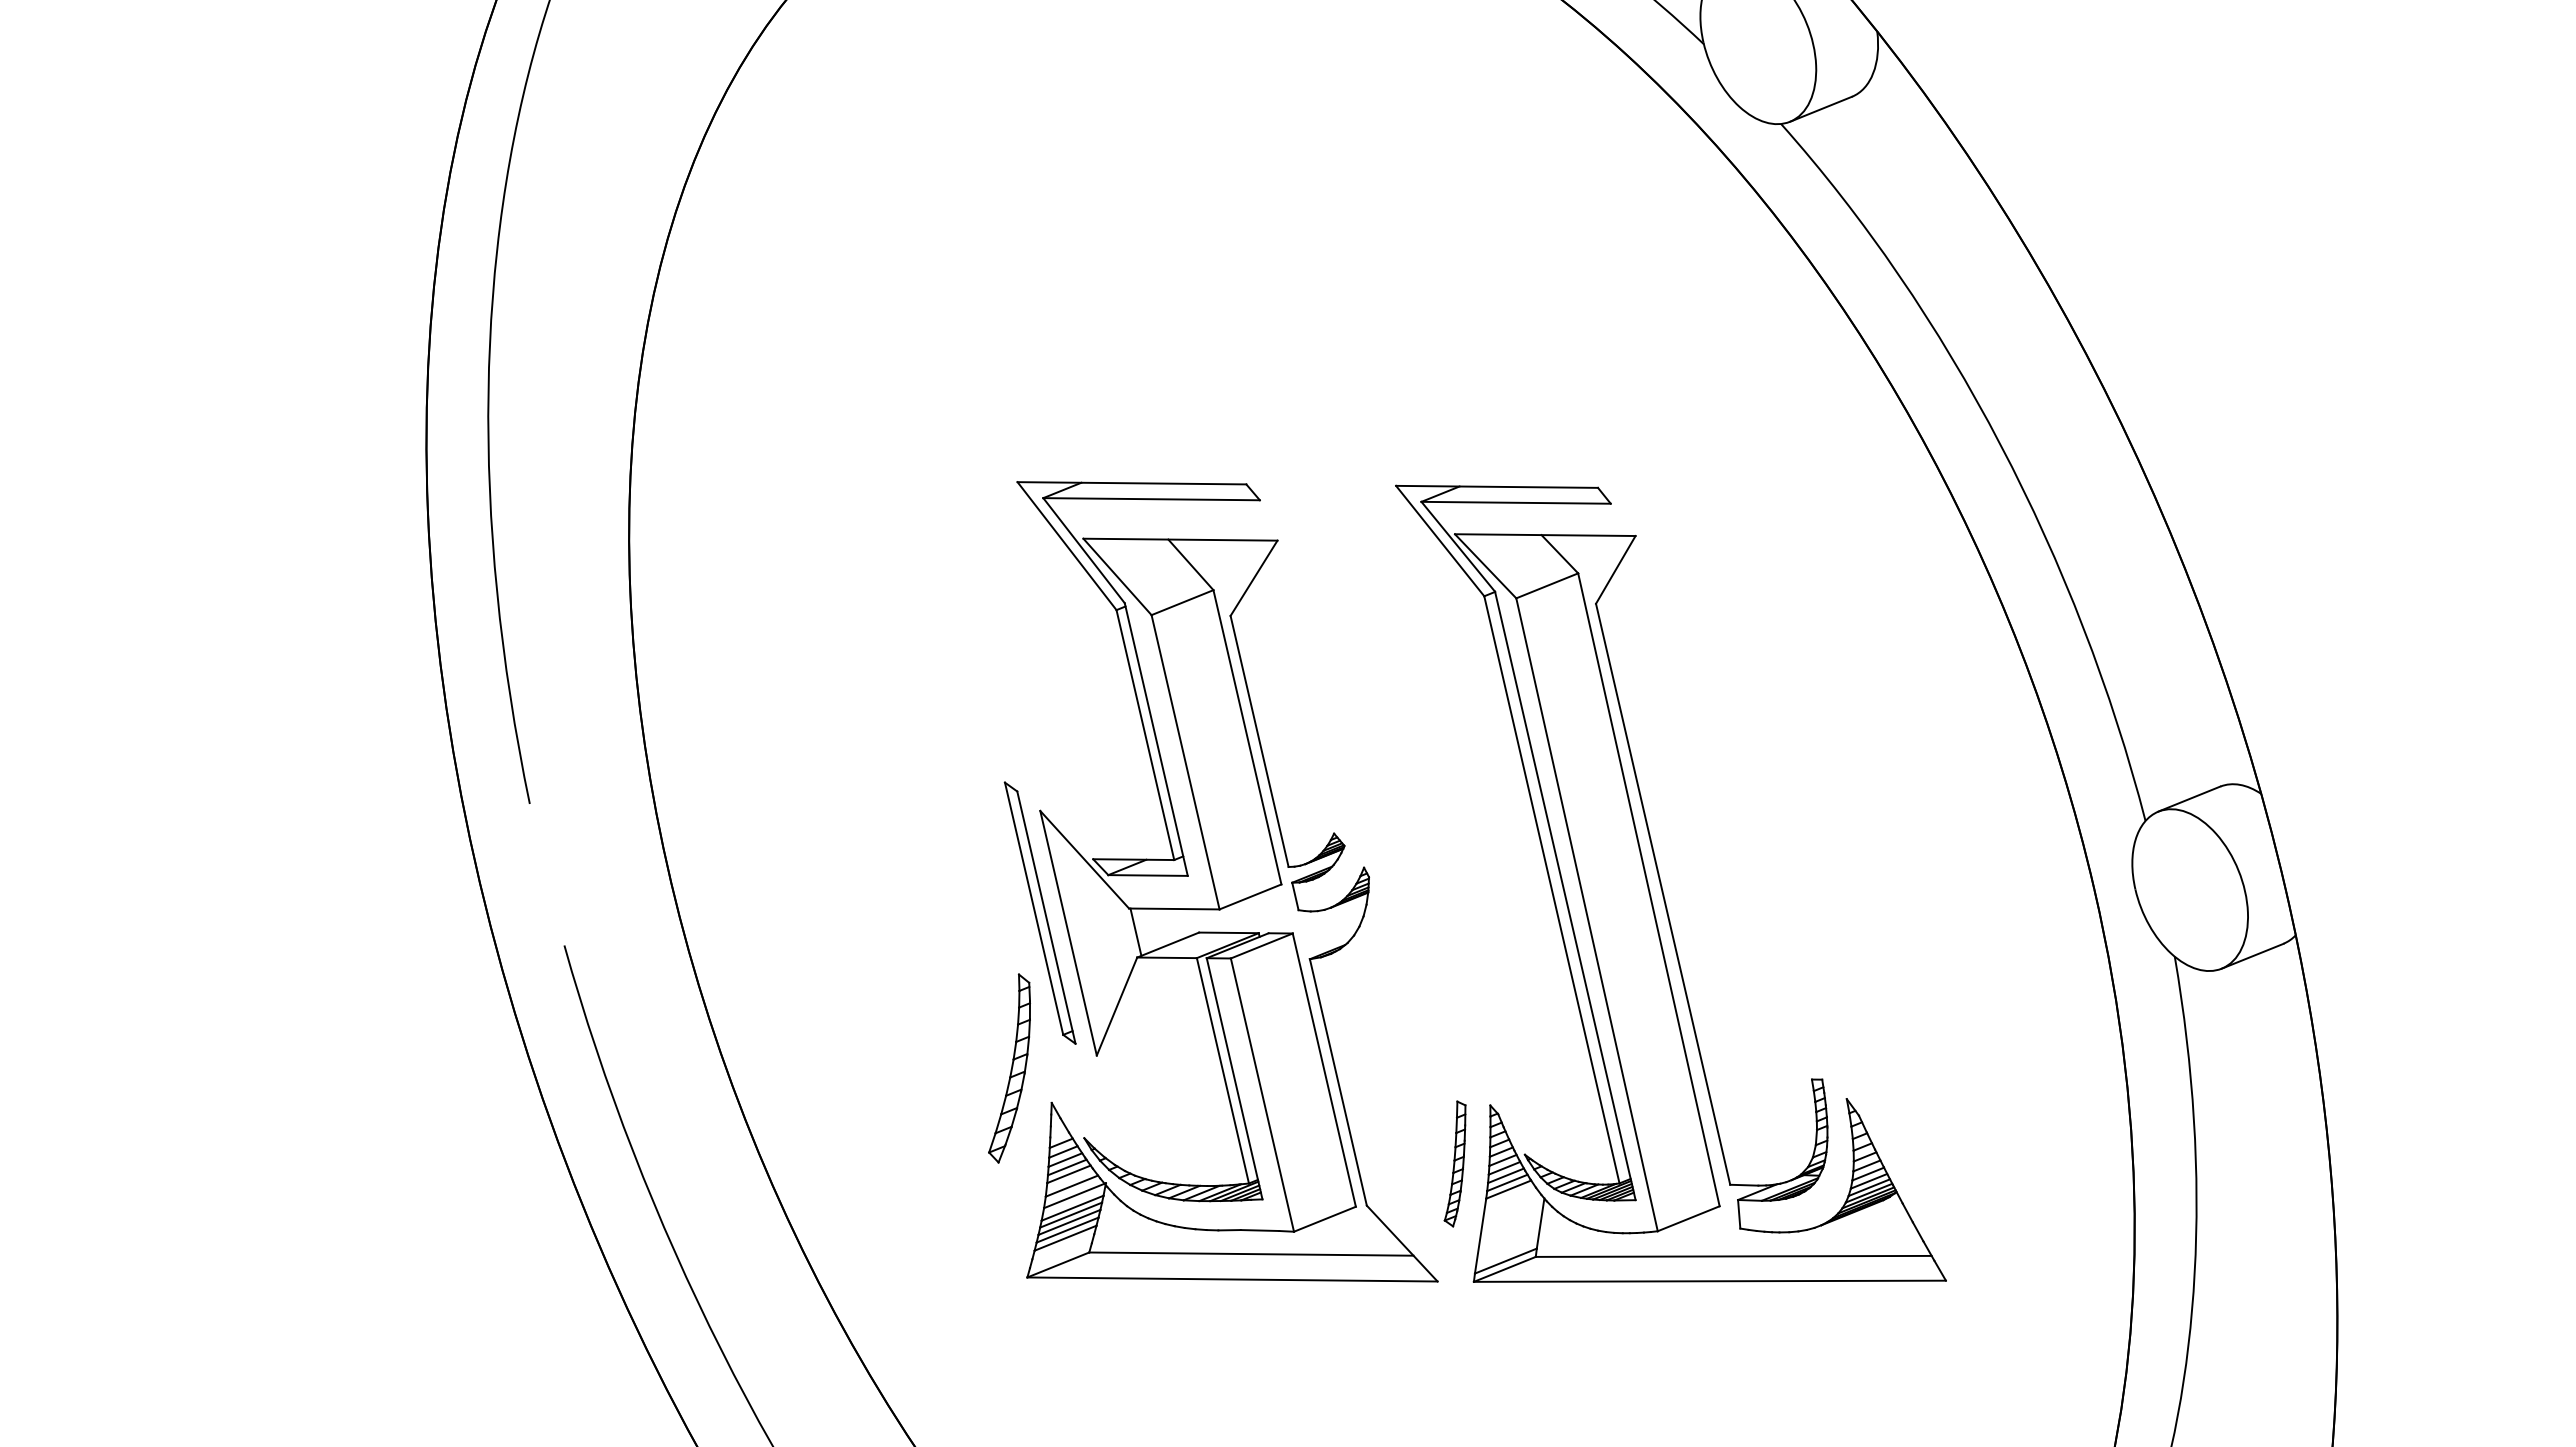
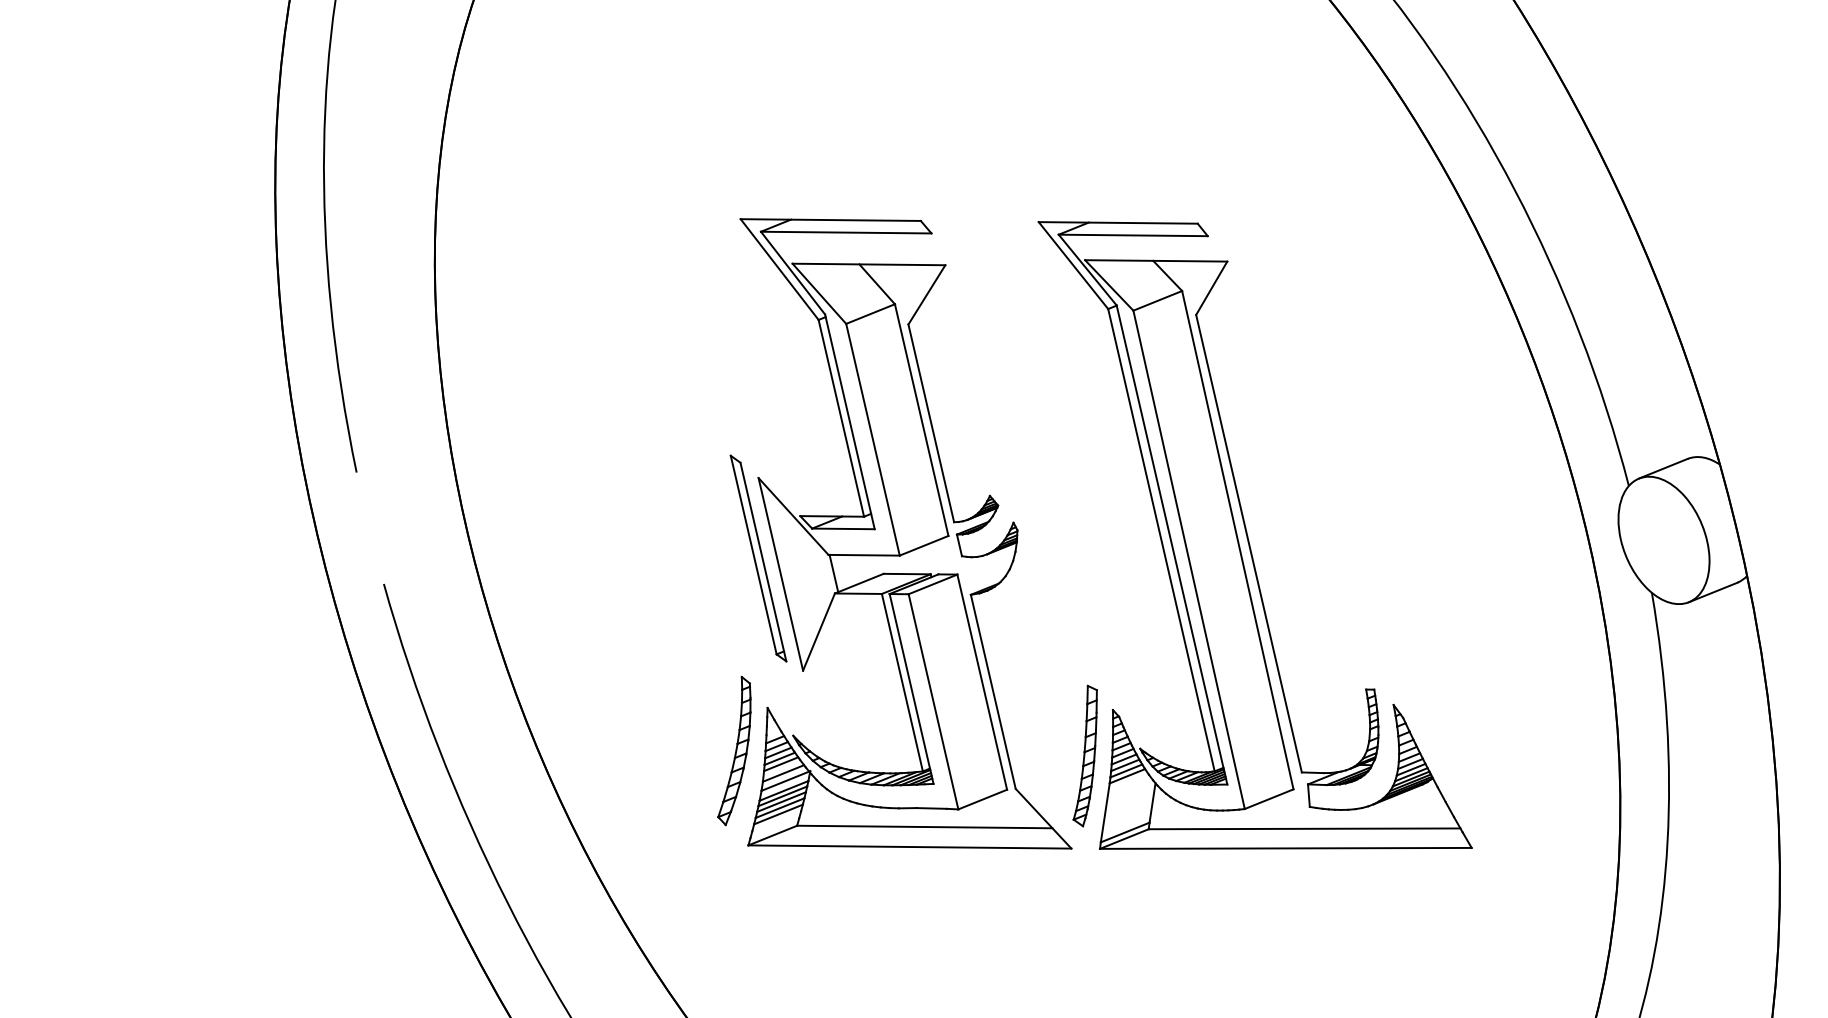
part: (1009, 1068) -> (734, 750), moved
part: (1454, 1163) -> (1084, 755), size x1.43

